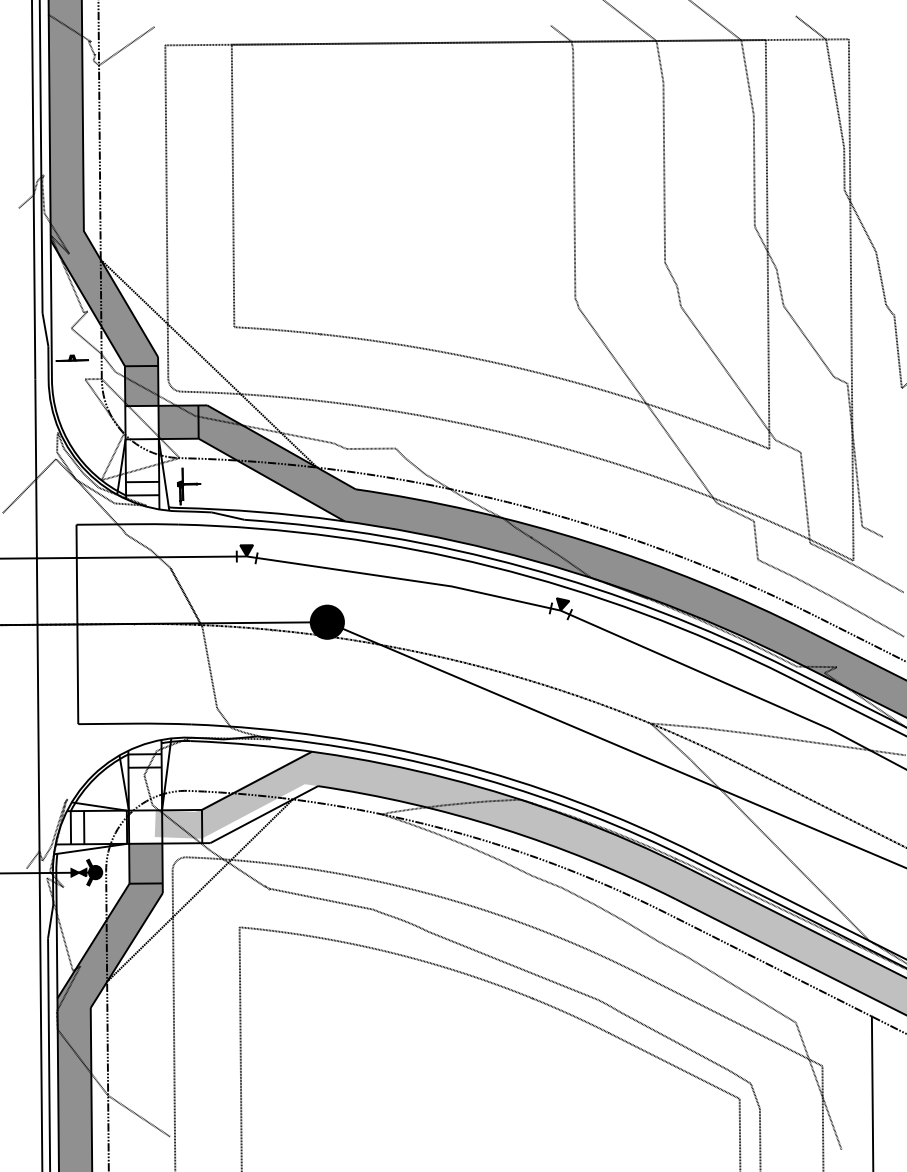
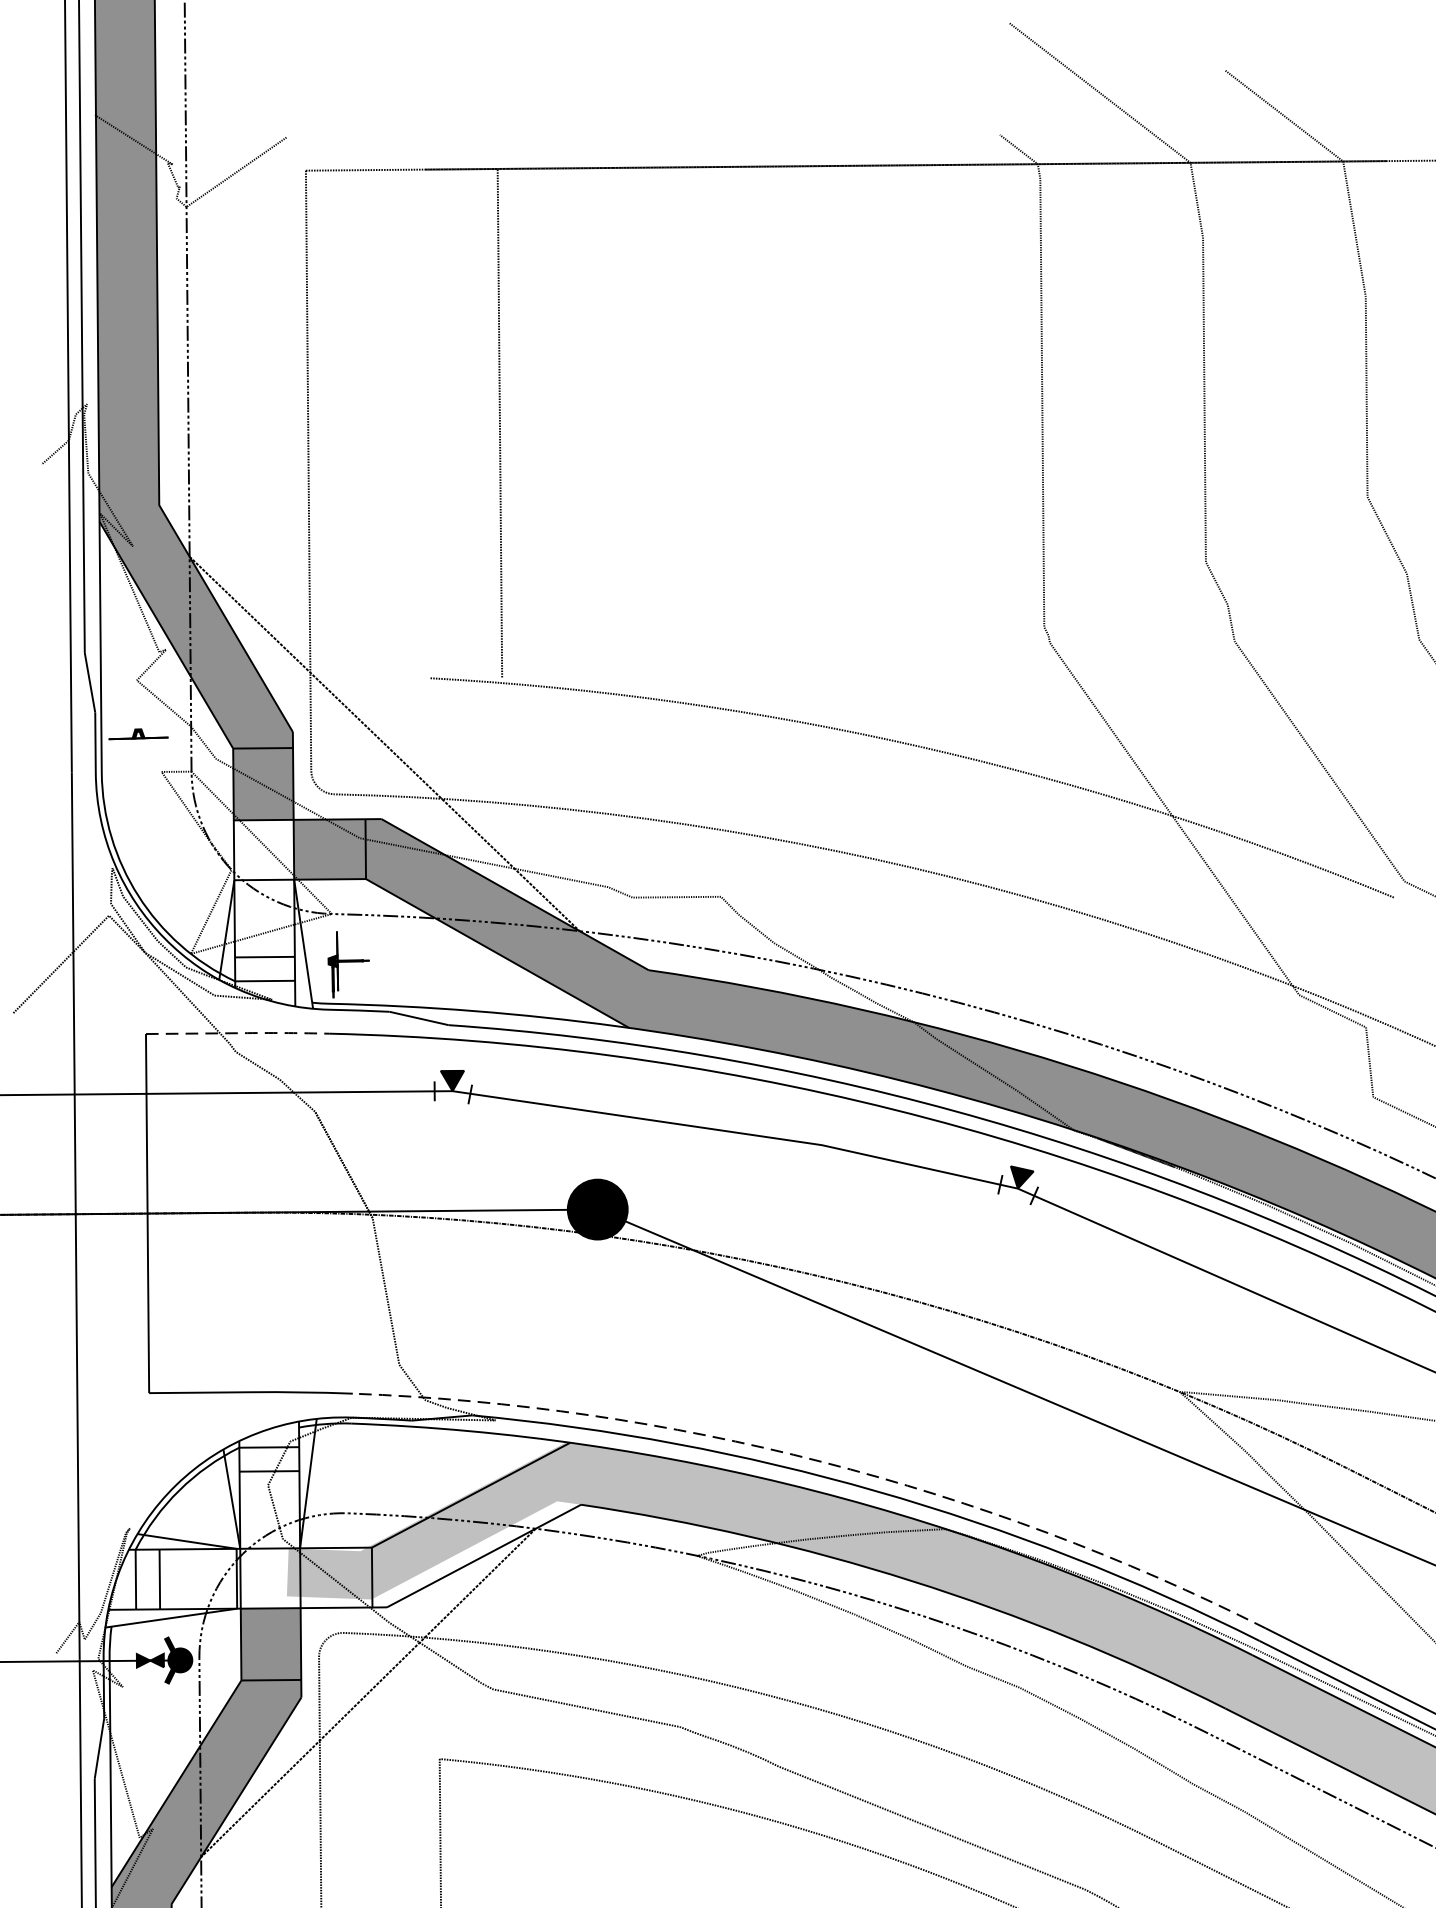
line: (232, 185) -> (498, 423), moved
line: (767, 244) -> (1390, 529), removed
line: (131, 524) -> (245, 1033), solid -> dashed
line: (451, 762) -> (821, 1462), solid -> dashed

